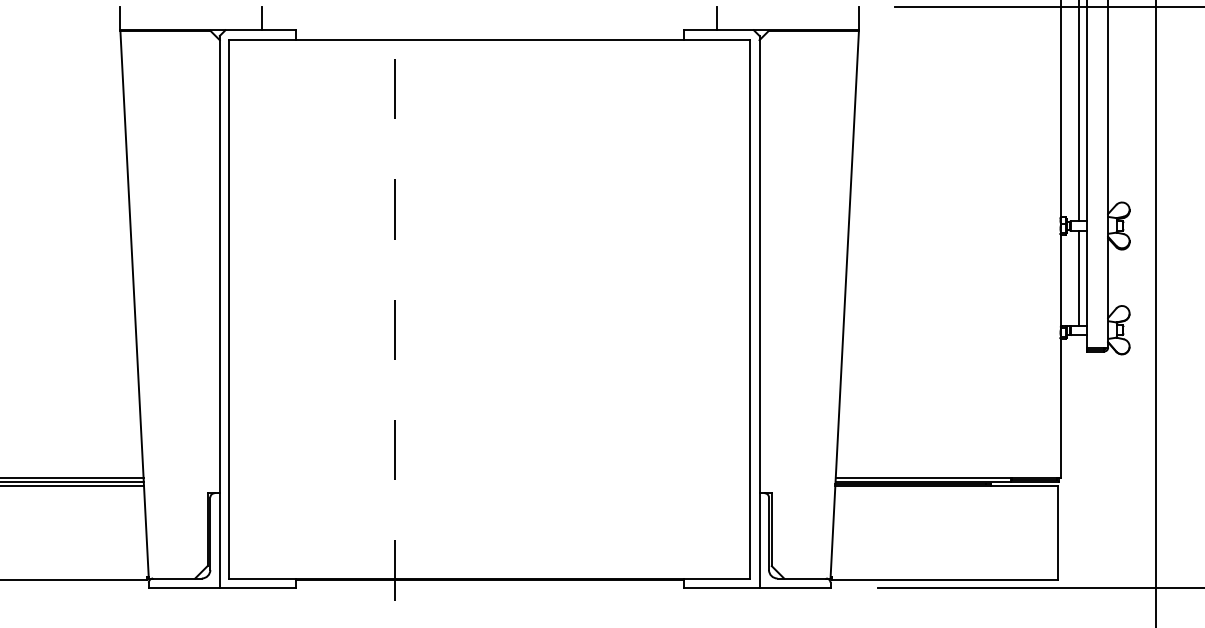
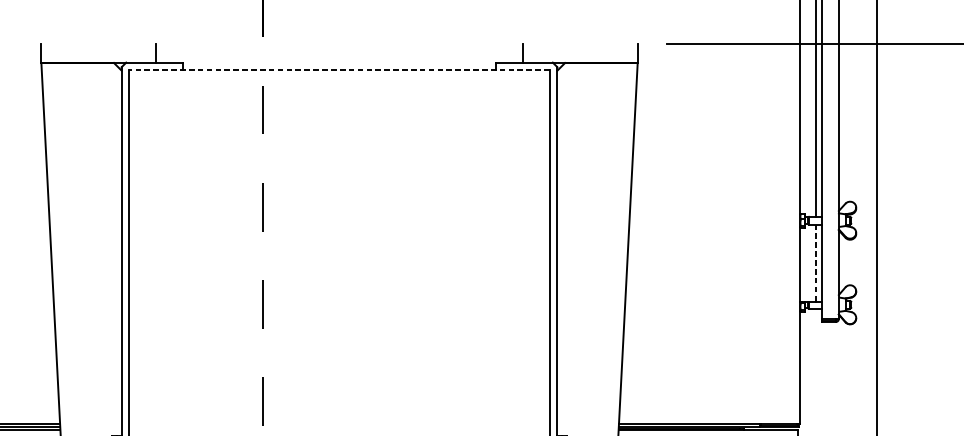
line: (489, 39) -> (339, 70), solid -> dashed
line: (1079, 278) -> (815, 263), solid -> dashed

